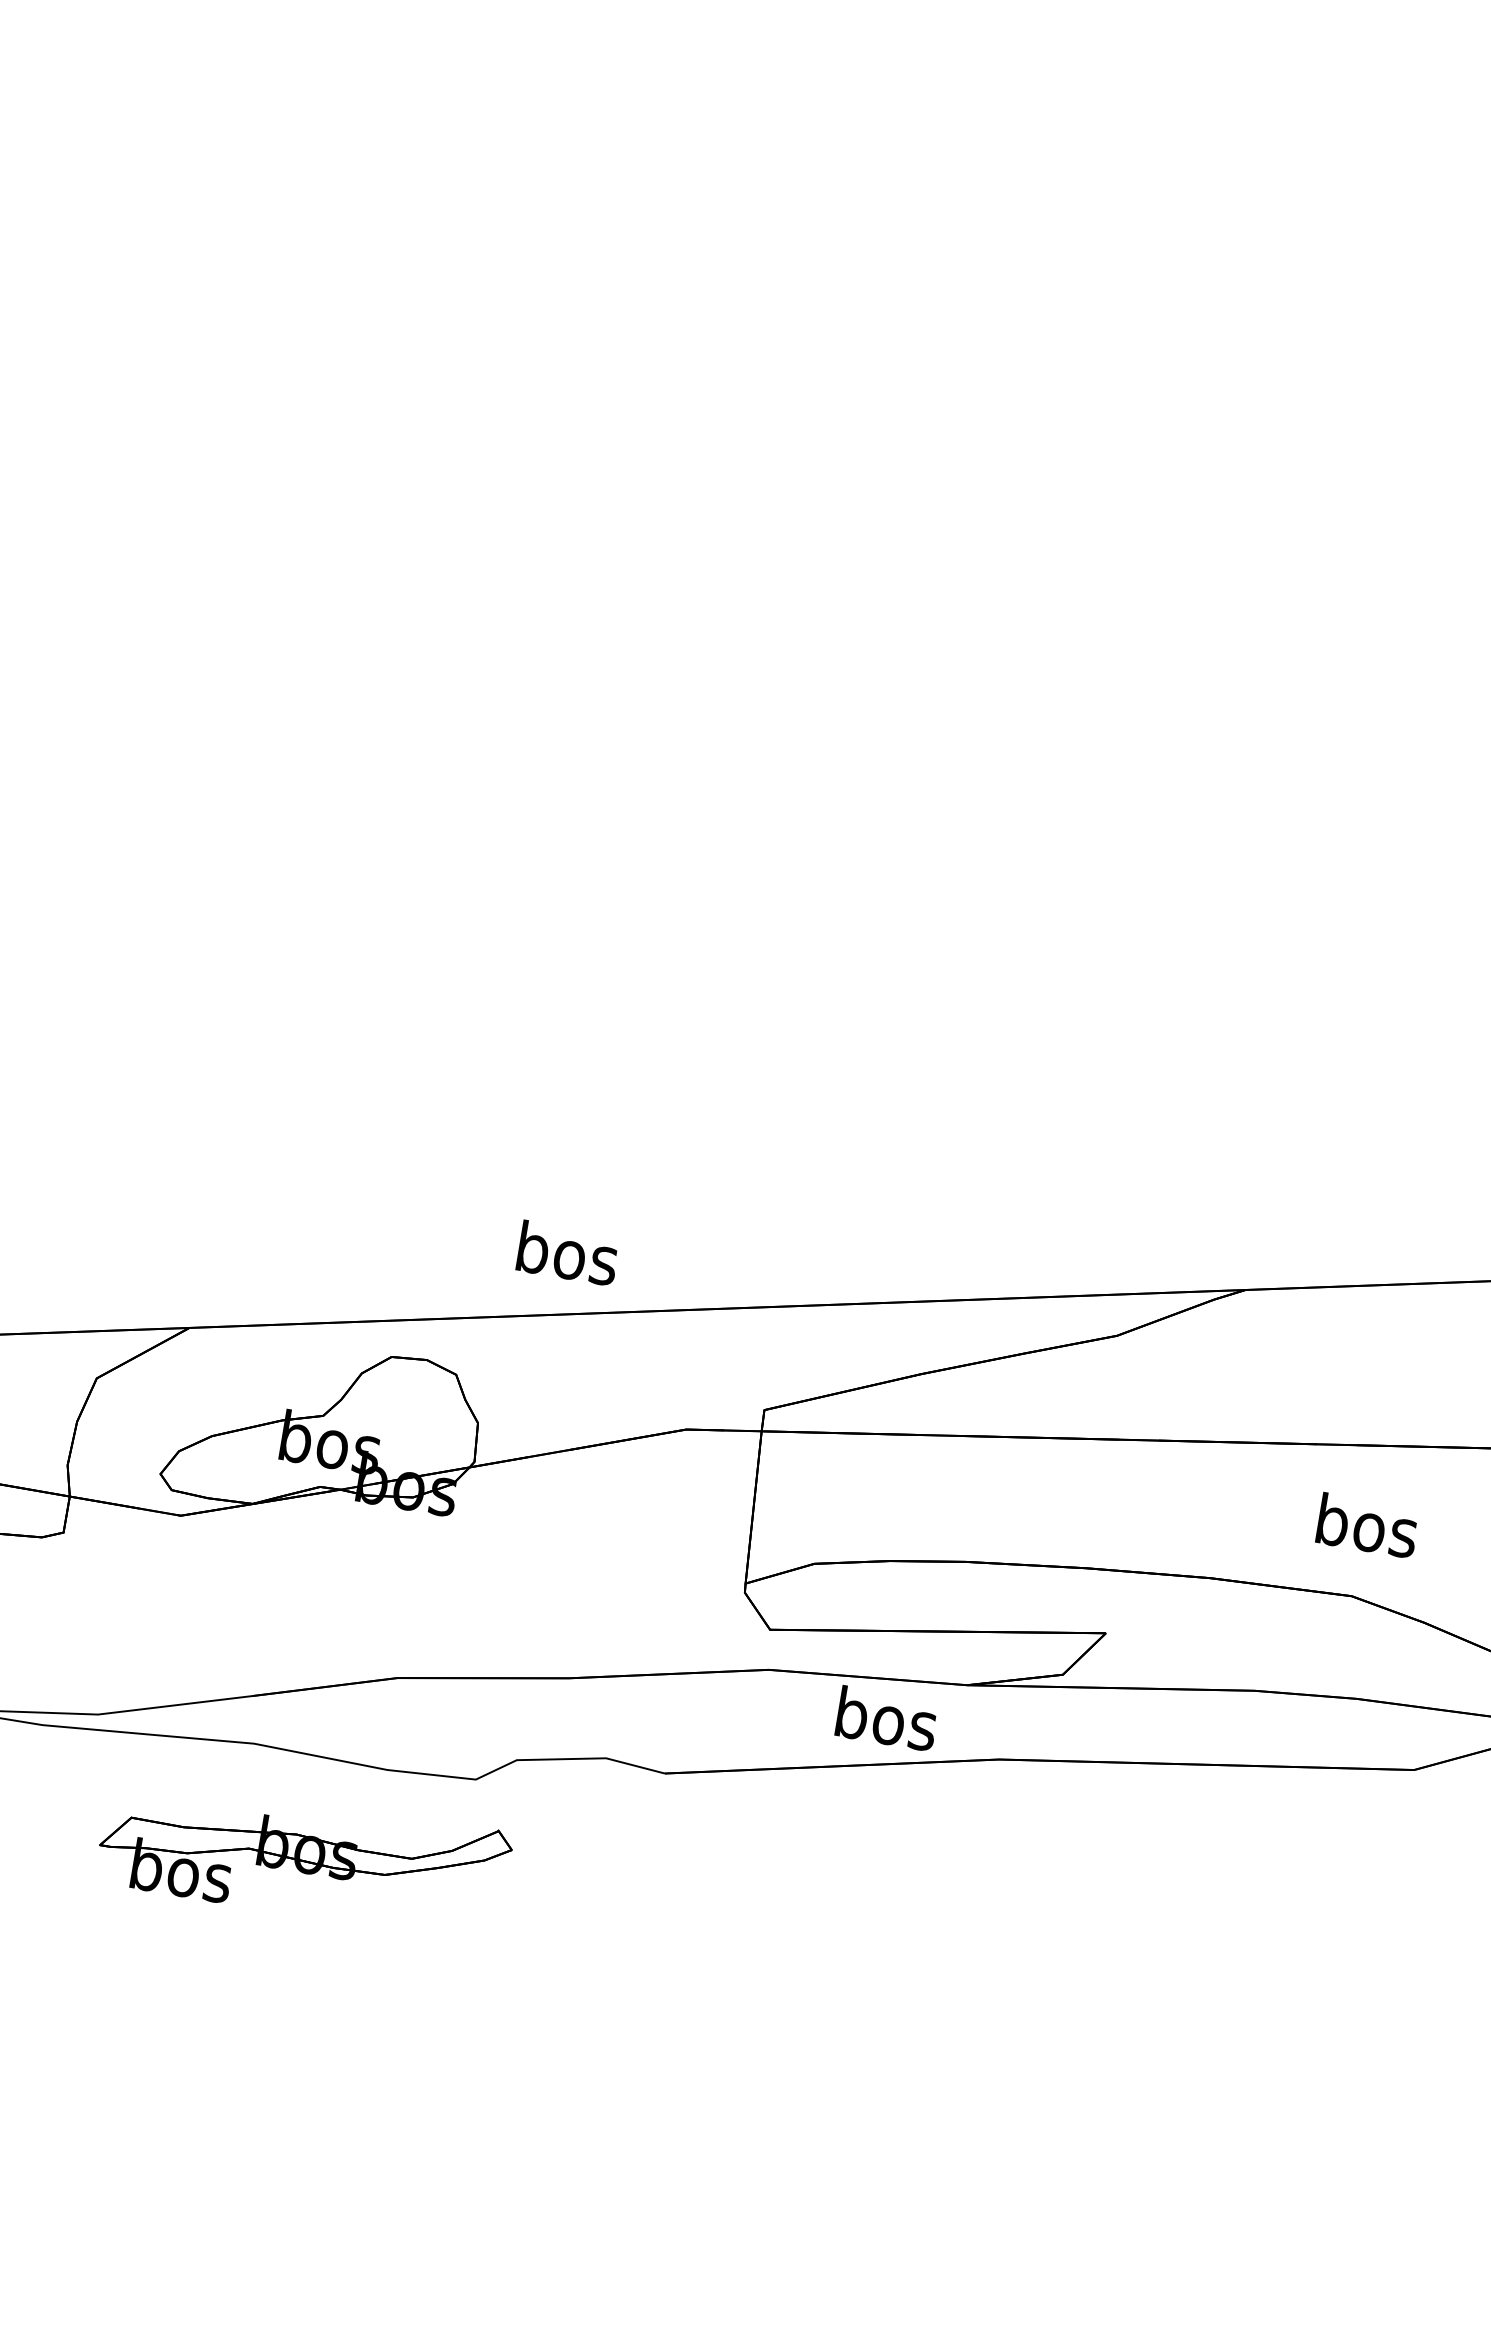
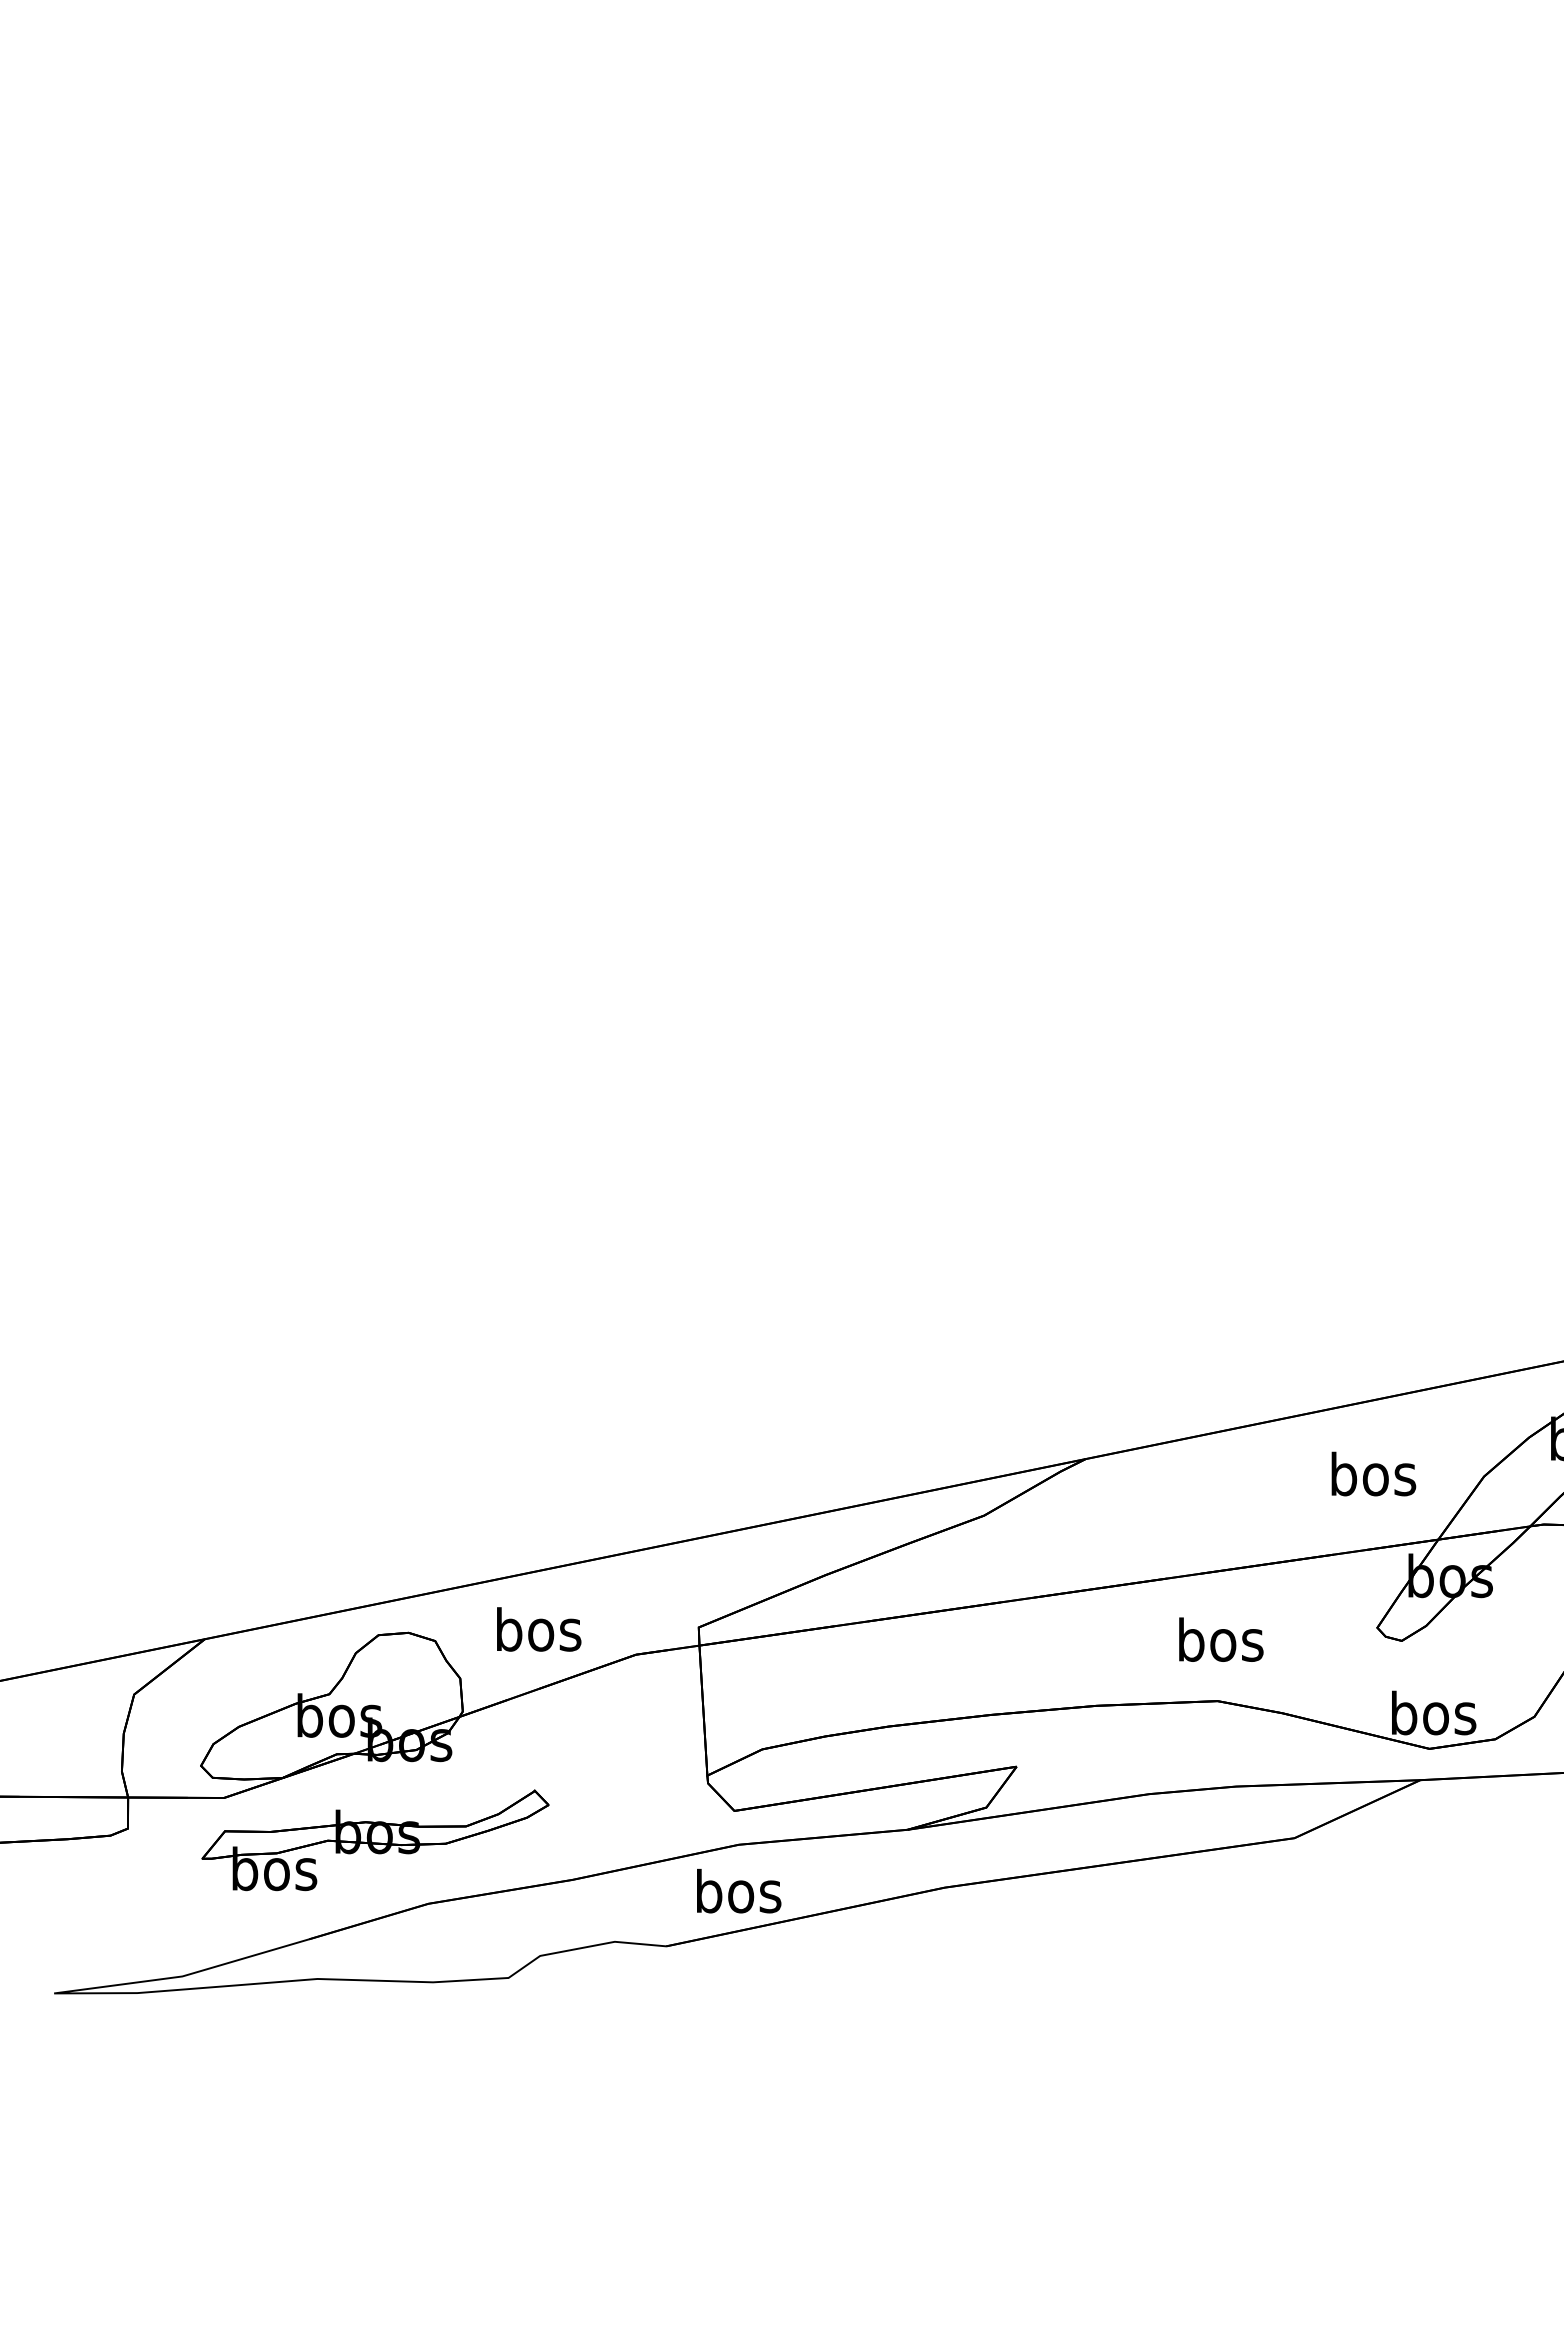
text: (568, 1253) -> (539, 1629), moved
text: (887, 1719) -> (739, 1891), moved
part: (304, 1857) -> (375, 1840), moved

